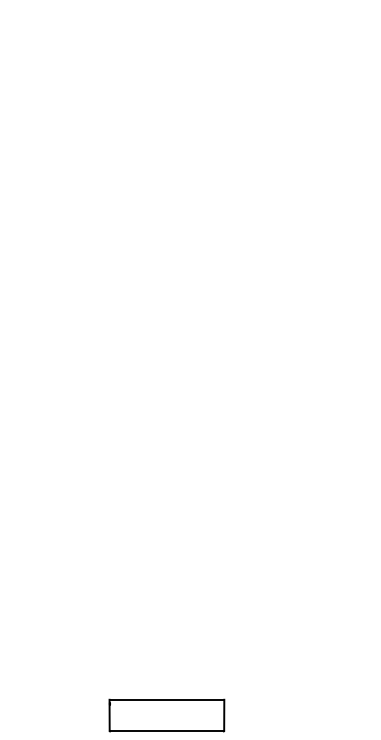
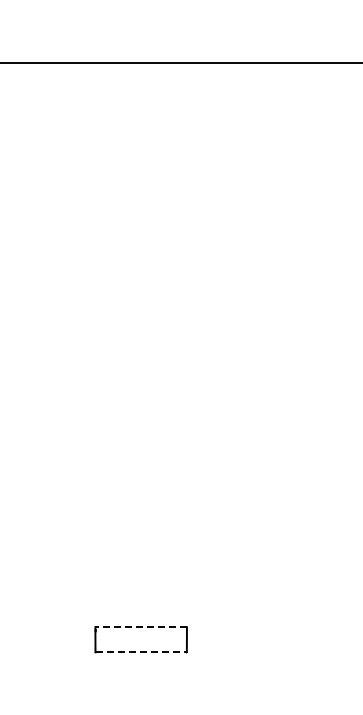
line: (167, 700) -> (141, 627), solid -> dashed
line: (167, 730) -> (141, 651), solid -> dashed

